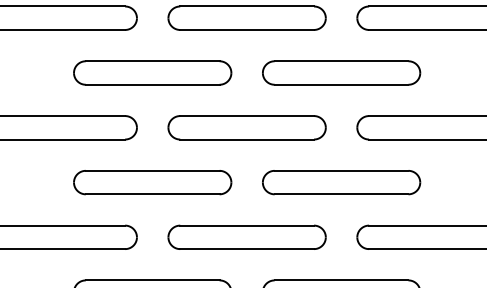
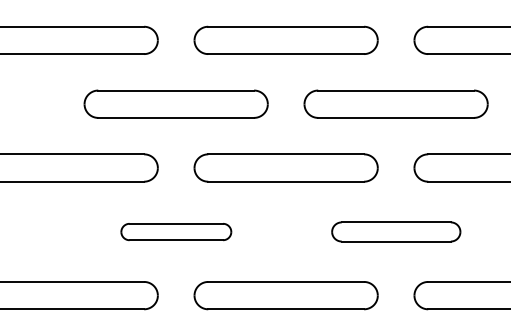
part: (152, 182) -> (175, 231), size x0.6
part: (341, 182) -> (396, 231), size x0.7

